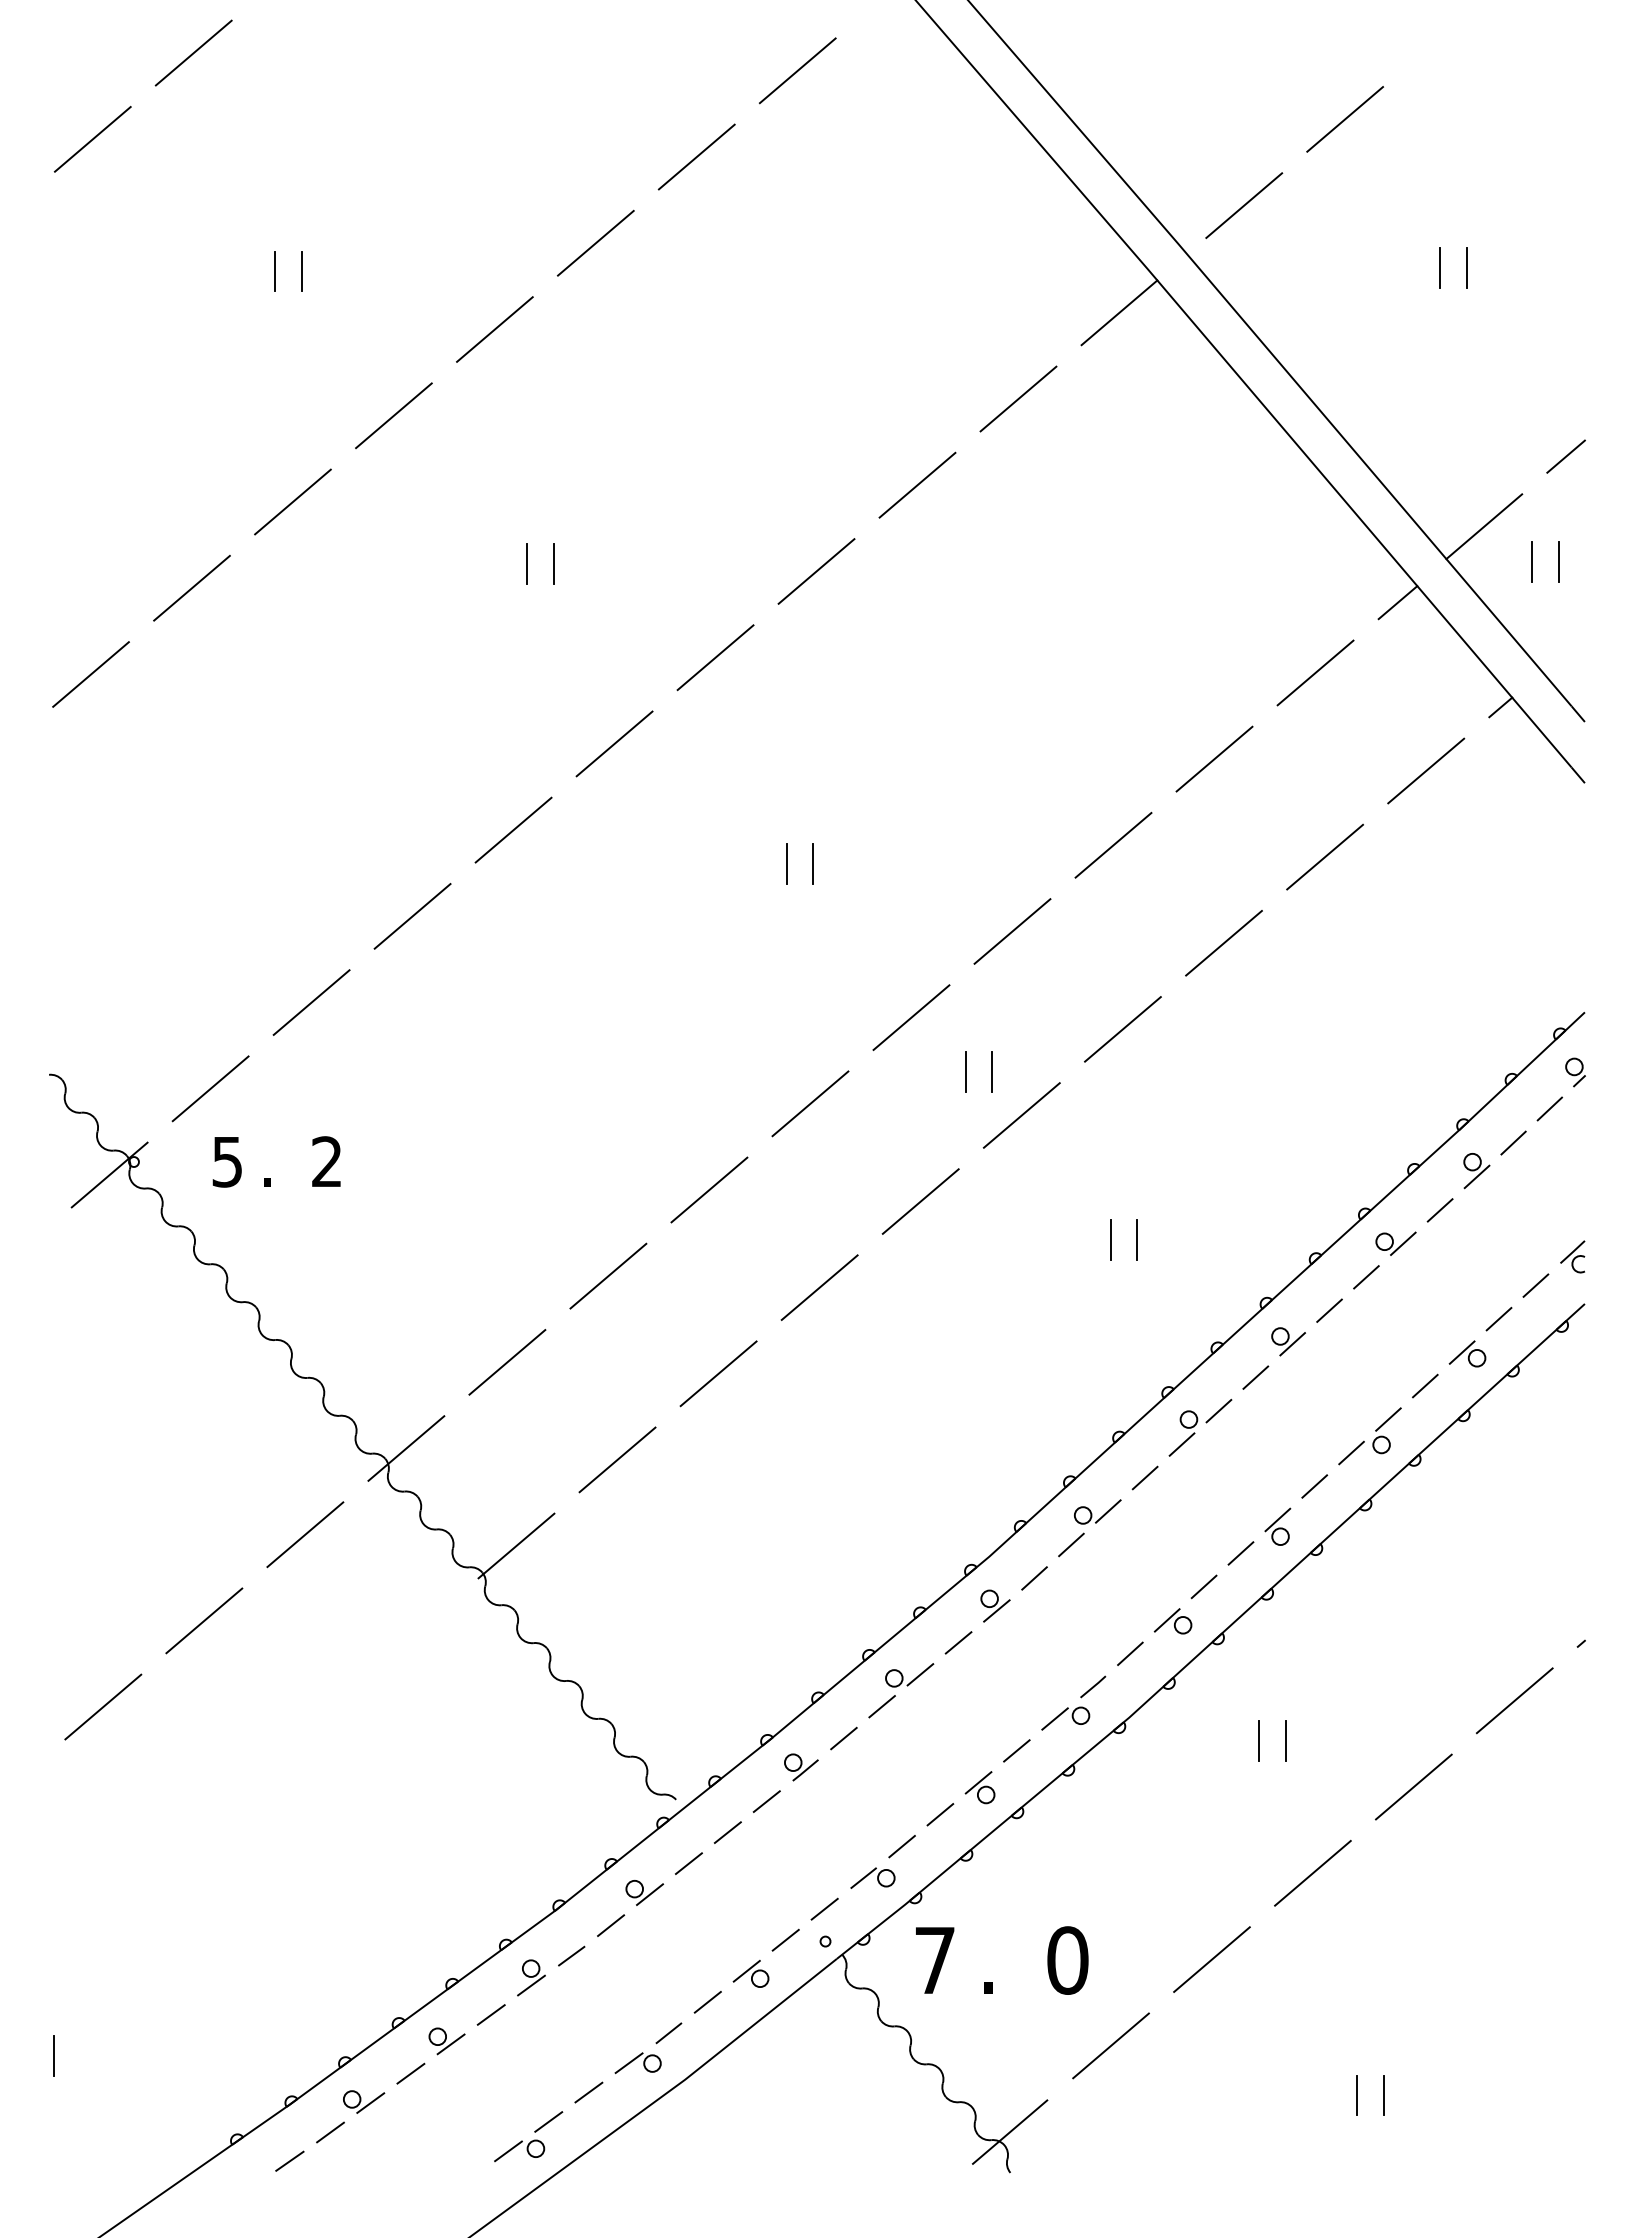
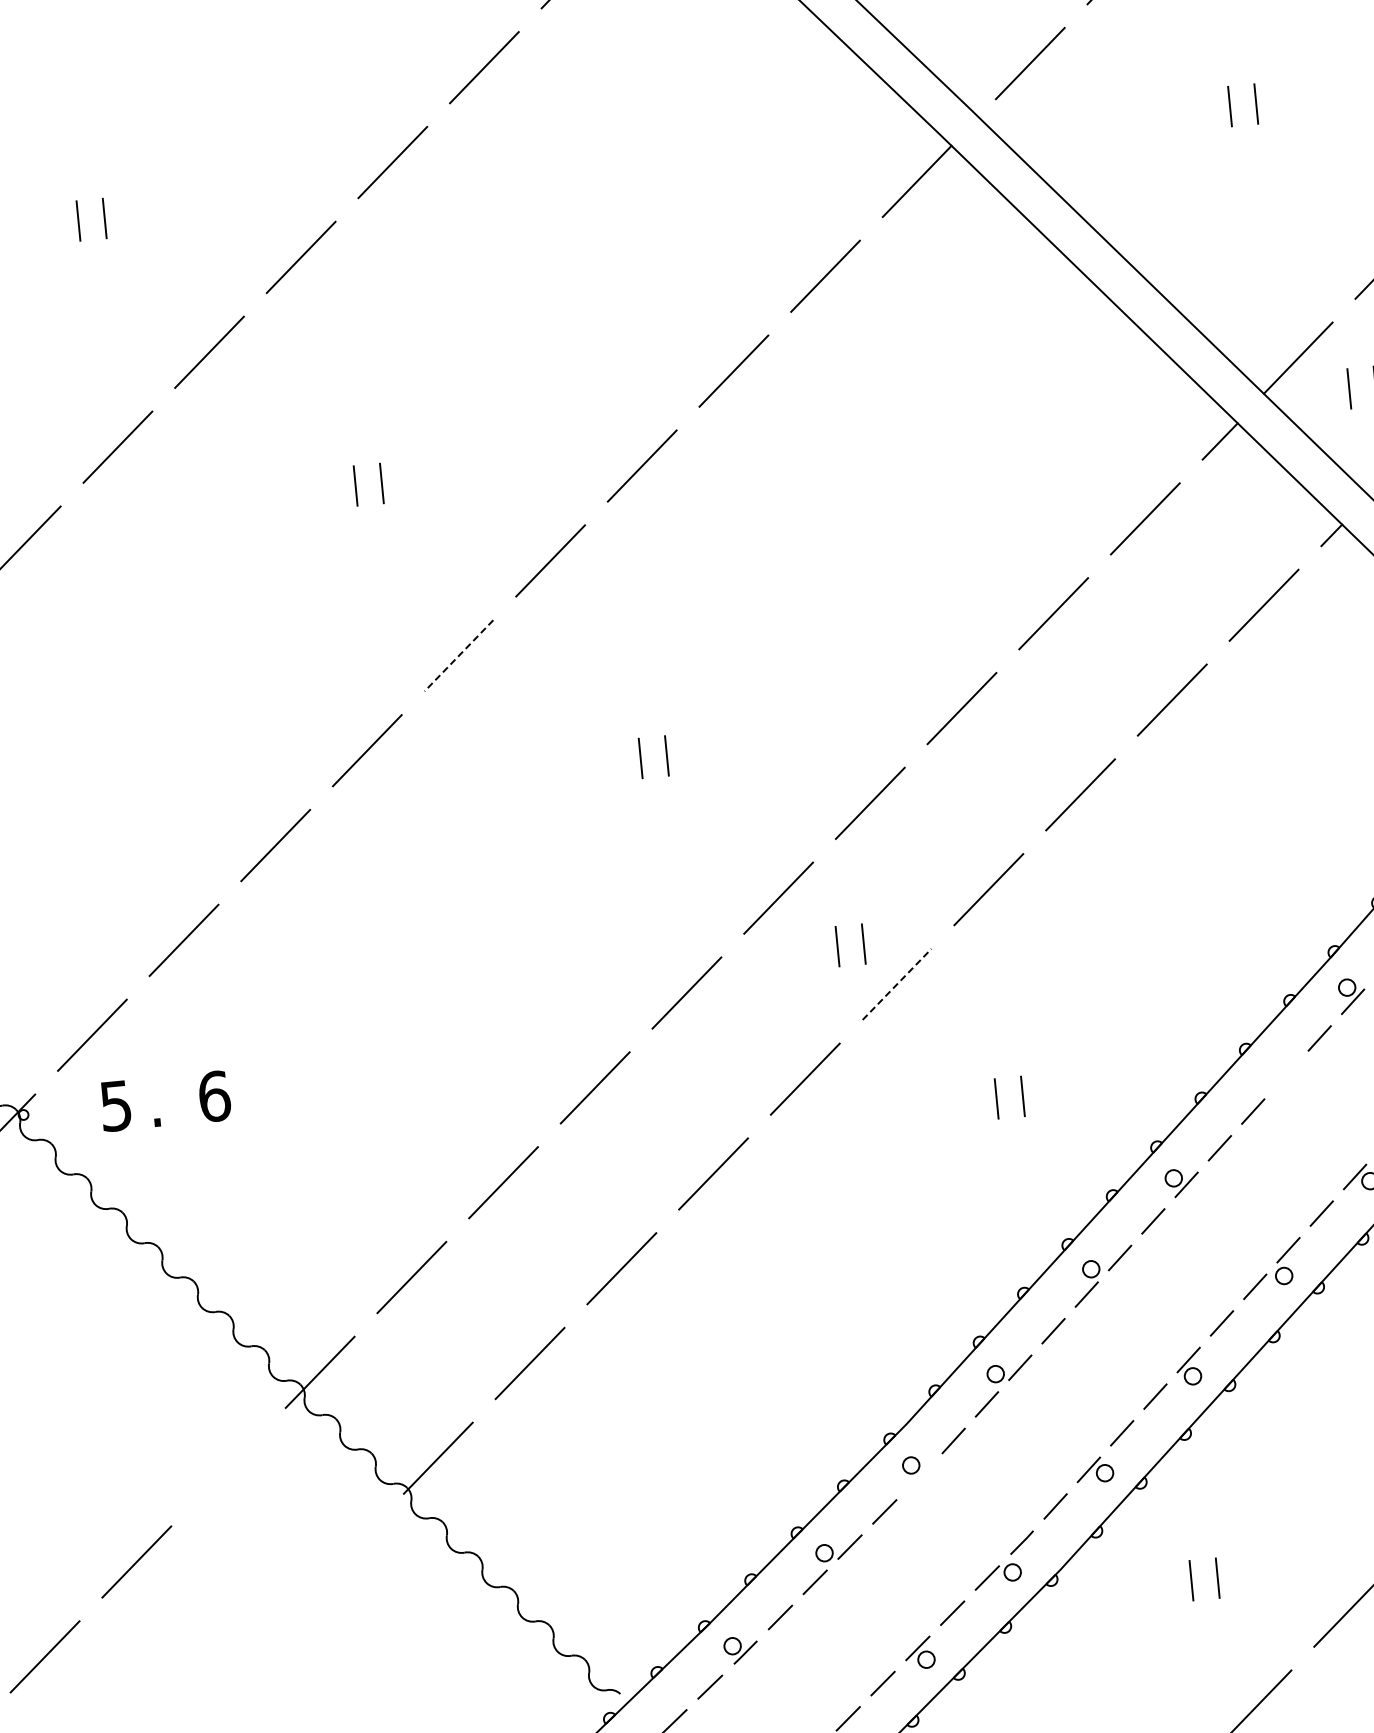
line: (614, 743) -> (458, 655), solid -> dashed
line: (1021, 1115) -> (896, 984), solid -> dashed
text: (327, 1161) -> (214, 1096), 2 -> 6
part: (1395, 1243) -> (1278, 1075), removed
line: (305, 1534) -> (228, 1466), removed
line: (996, 1610) -> (919, 1476), removed

